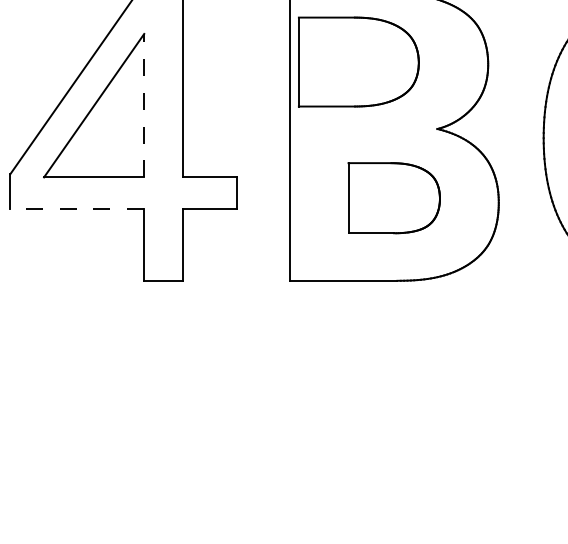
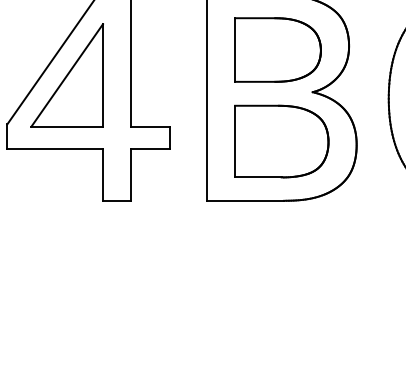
part: (358, 61) -> (277, 49), moved
line: (144, 105) -> (103, 75), dashed -> solid
part: (394, 198) -> (282, 141), size x1.43
line: (77, 208) -> (55, 149), dashed -> solid

